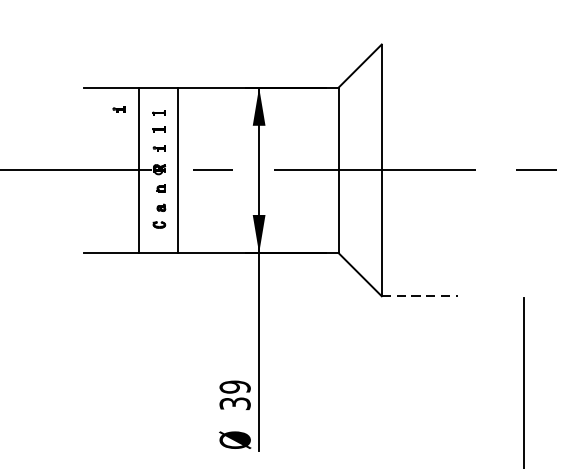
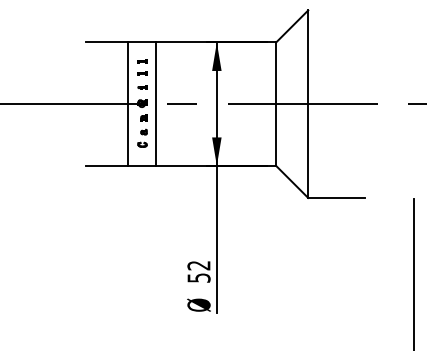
part: (119, 109) -> (112, 58), removed
line: (421, 295) -> (337, 197), dashed -> solid
text: (234, 394) -> (198, 271), 39 -> 52

